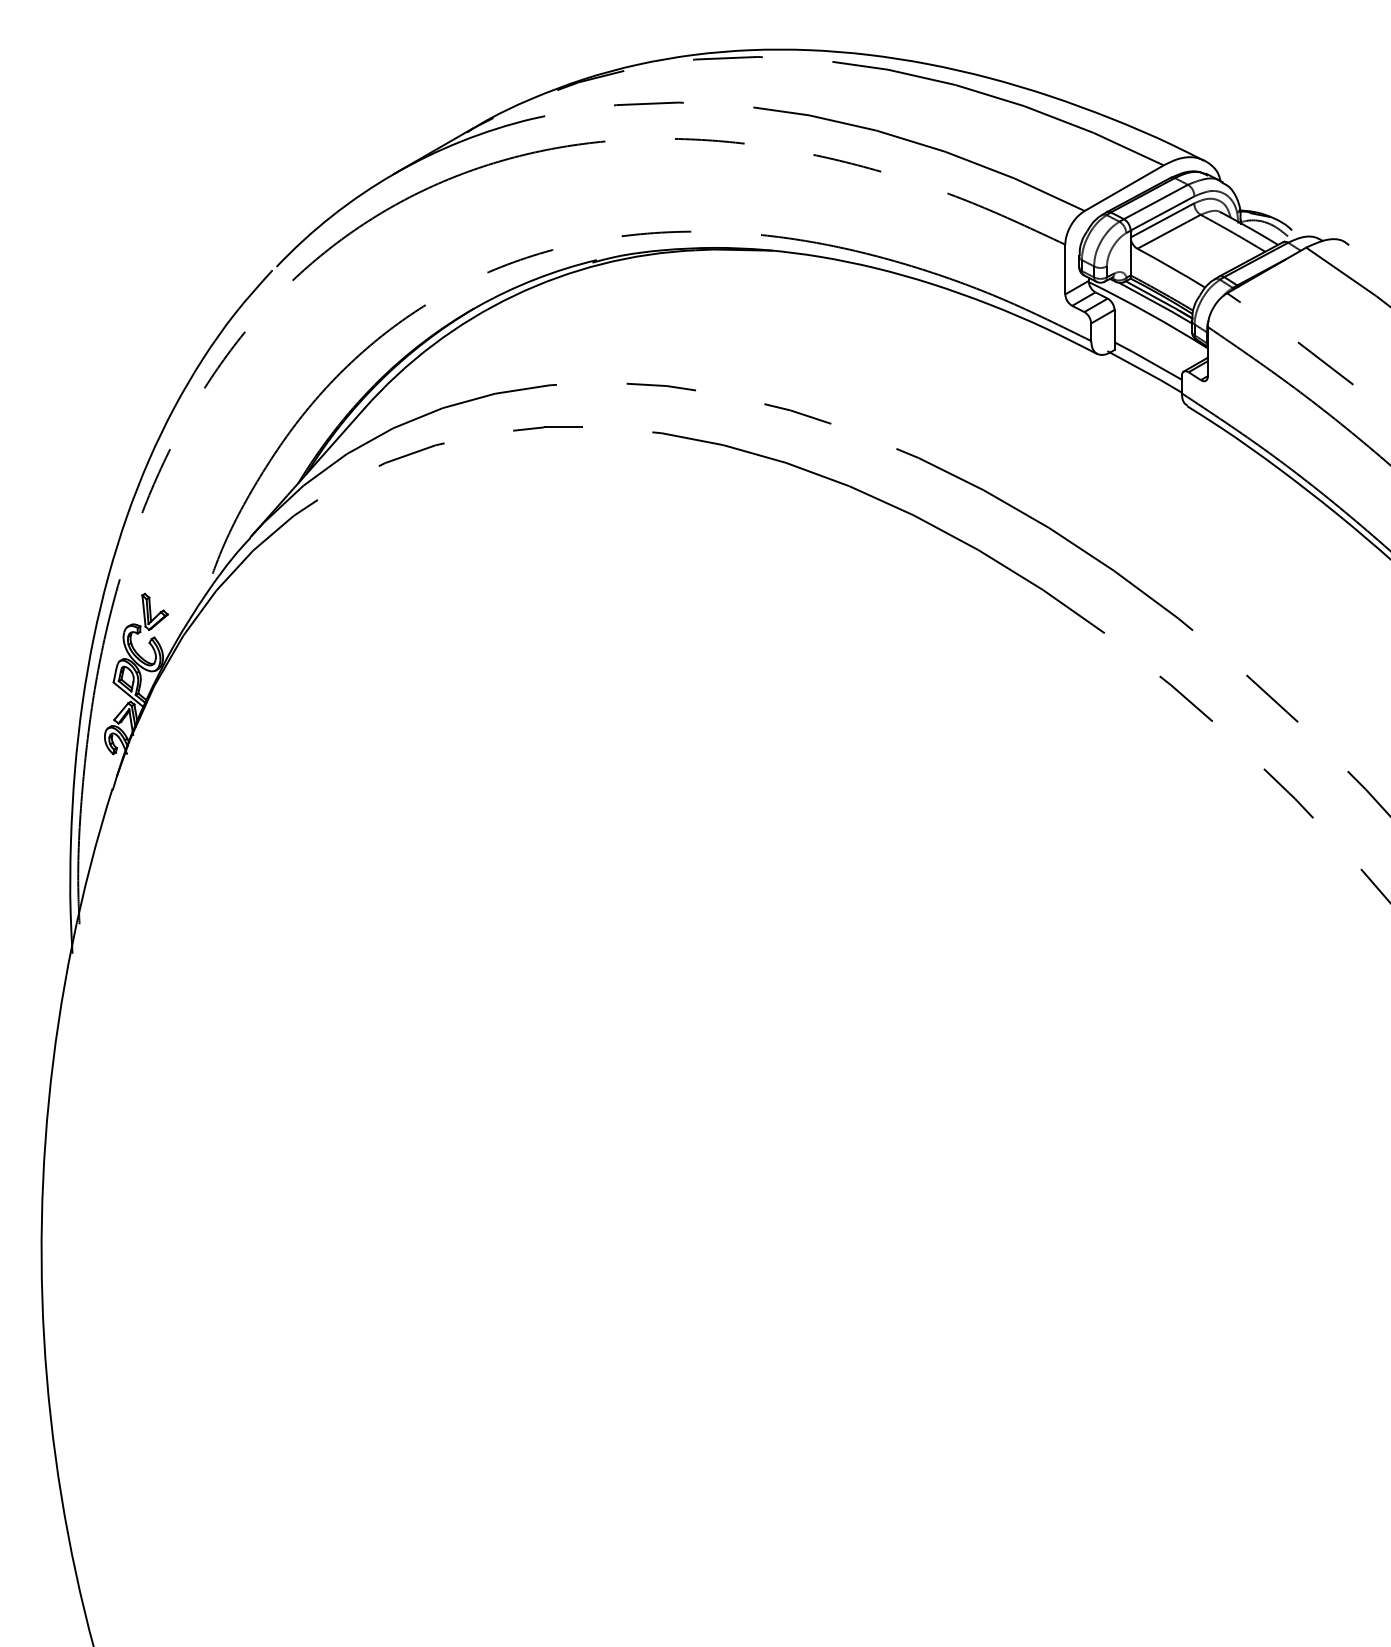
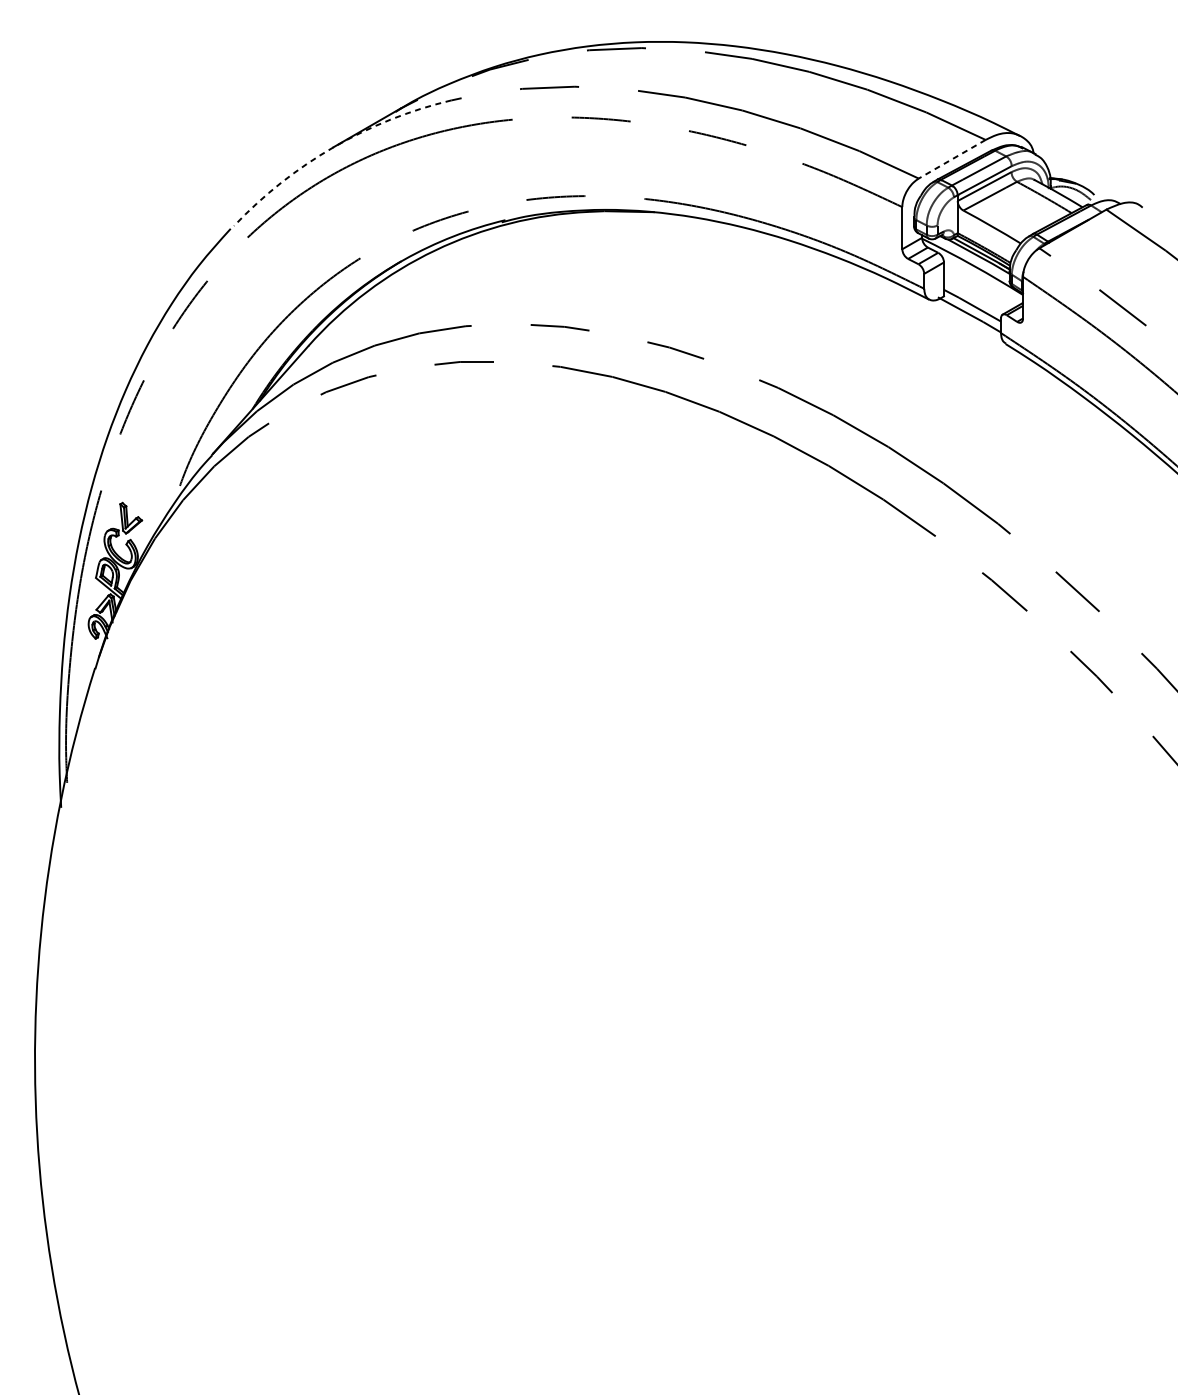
arc: (394, 174) -> (333, 147), solid -> dashed
line: (1124, 188) -> (952, 159), solid -> dashed

